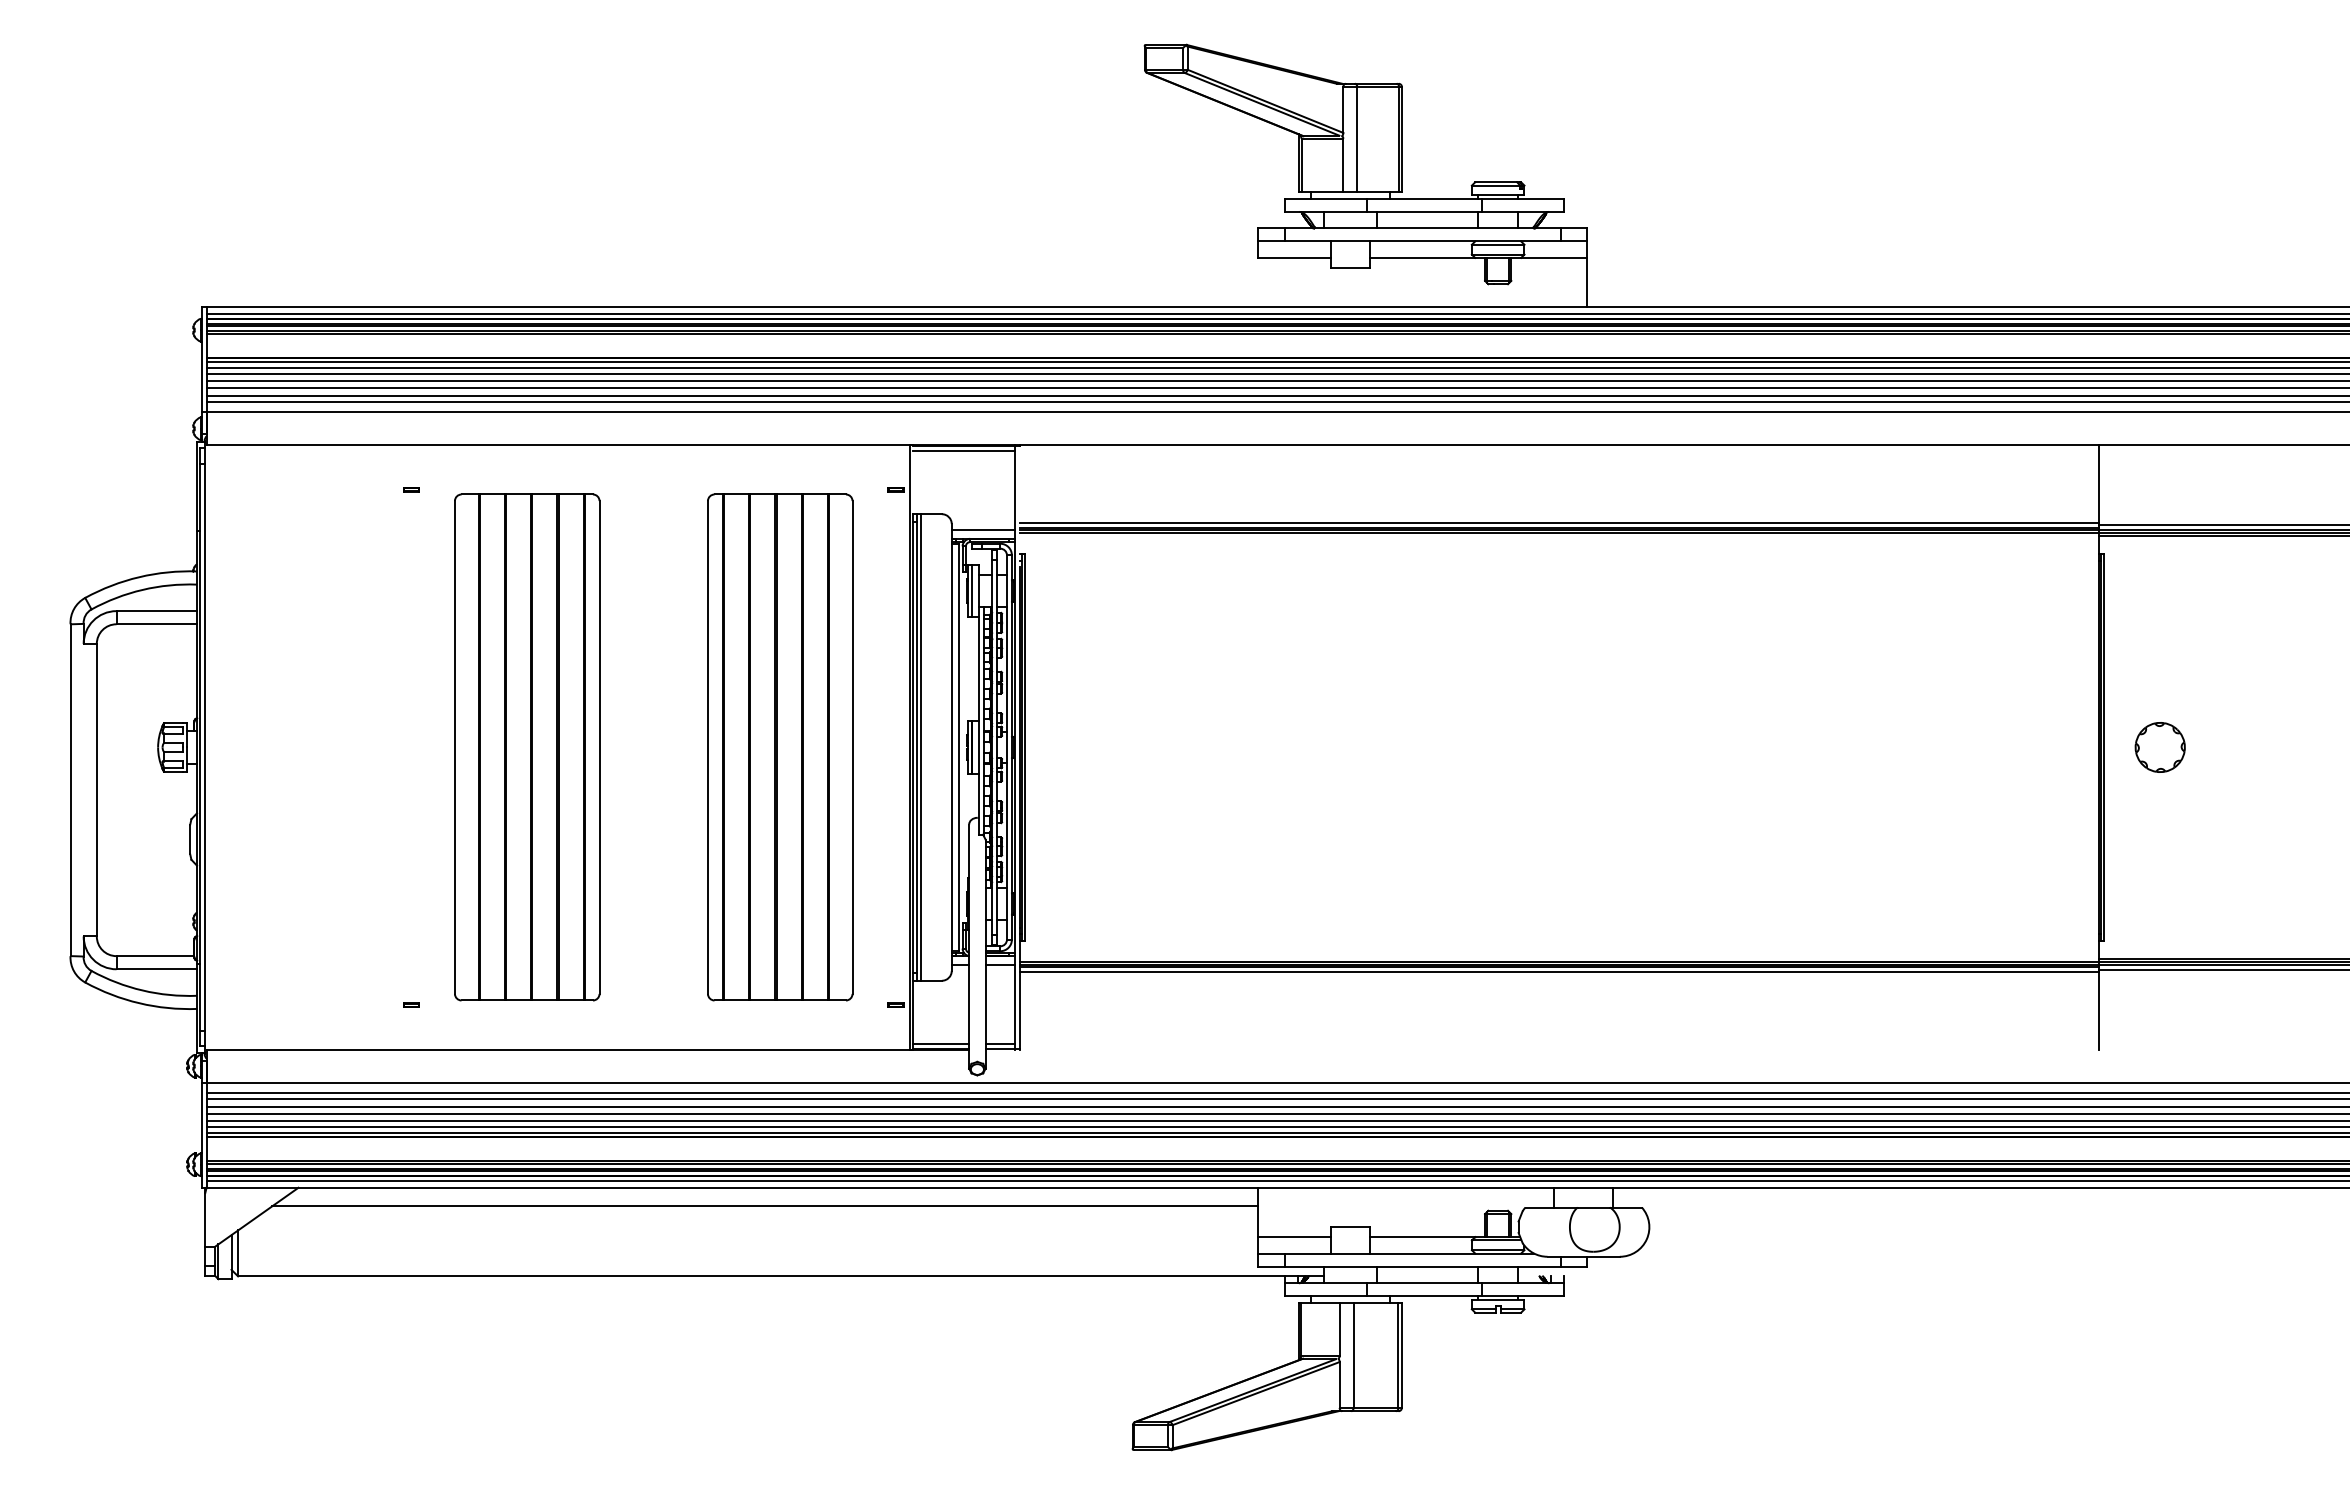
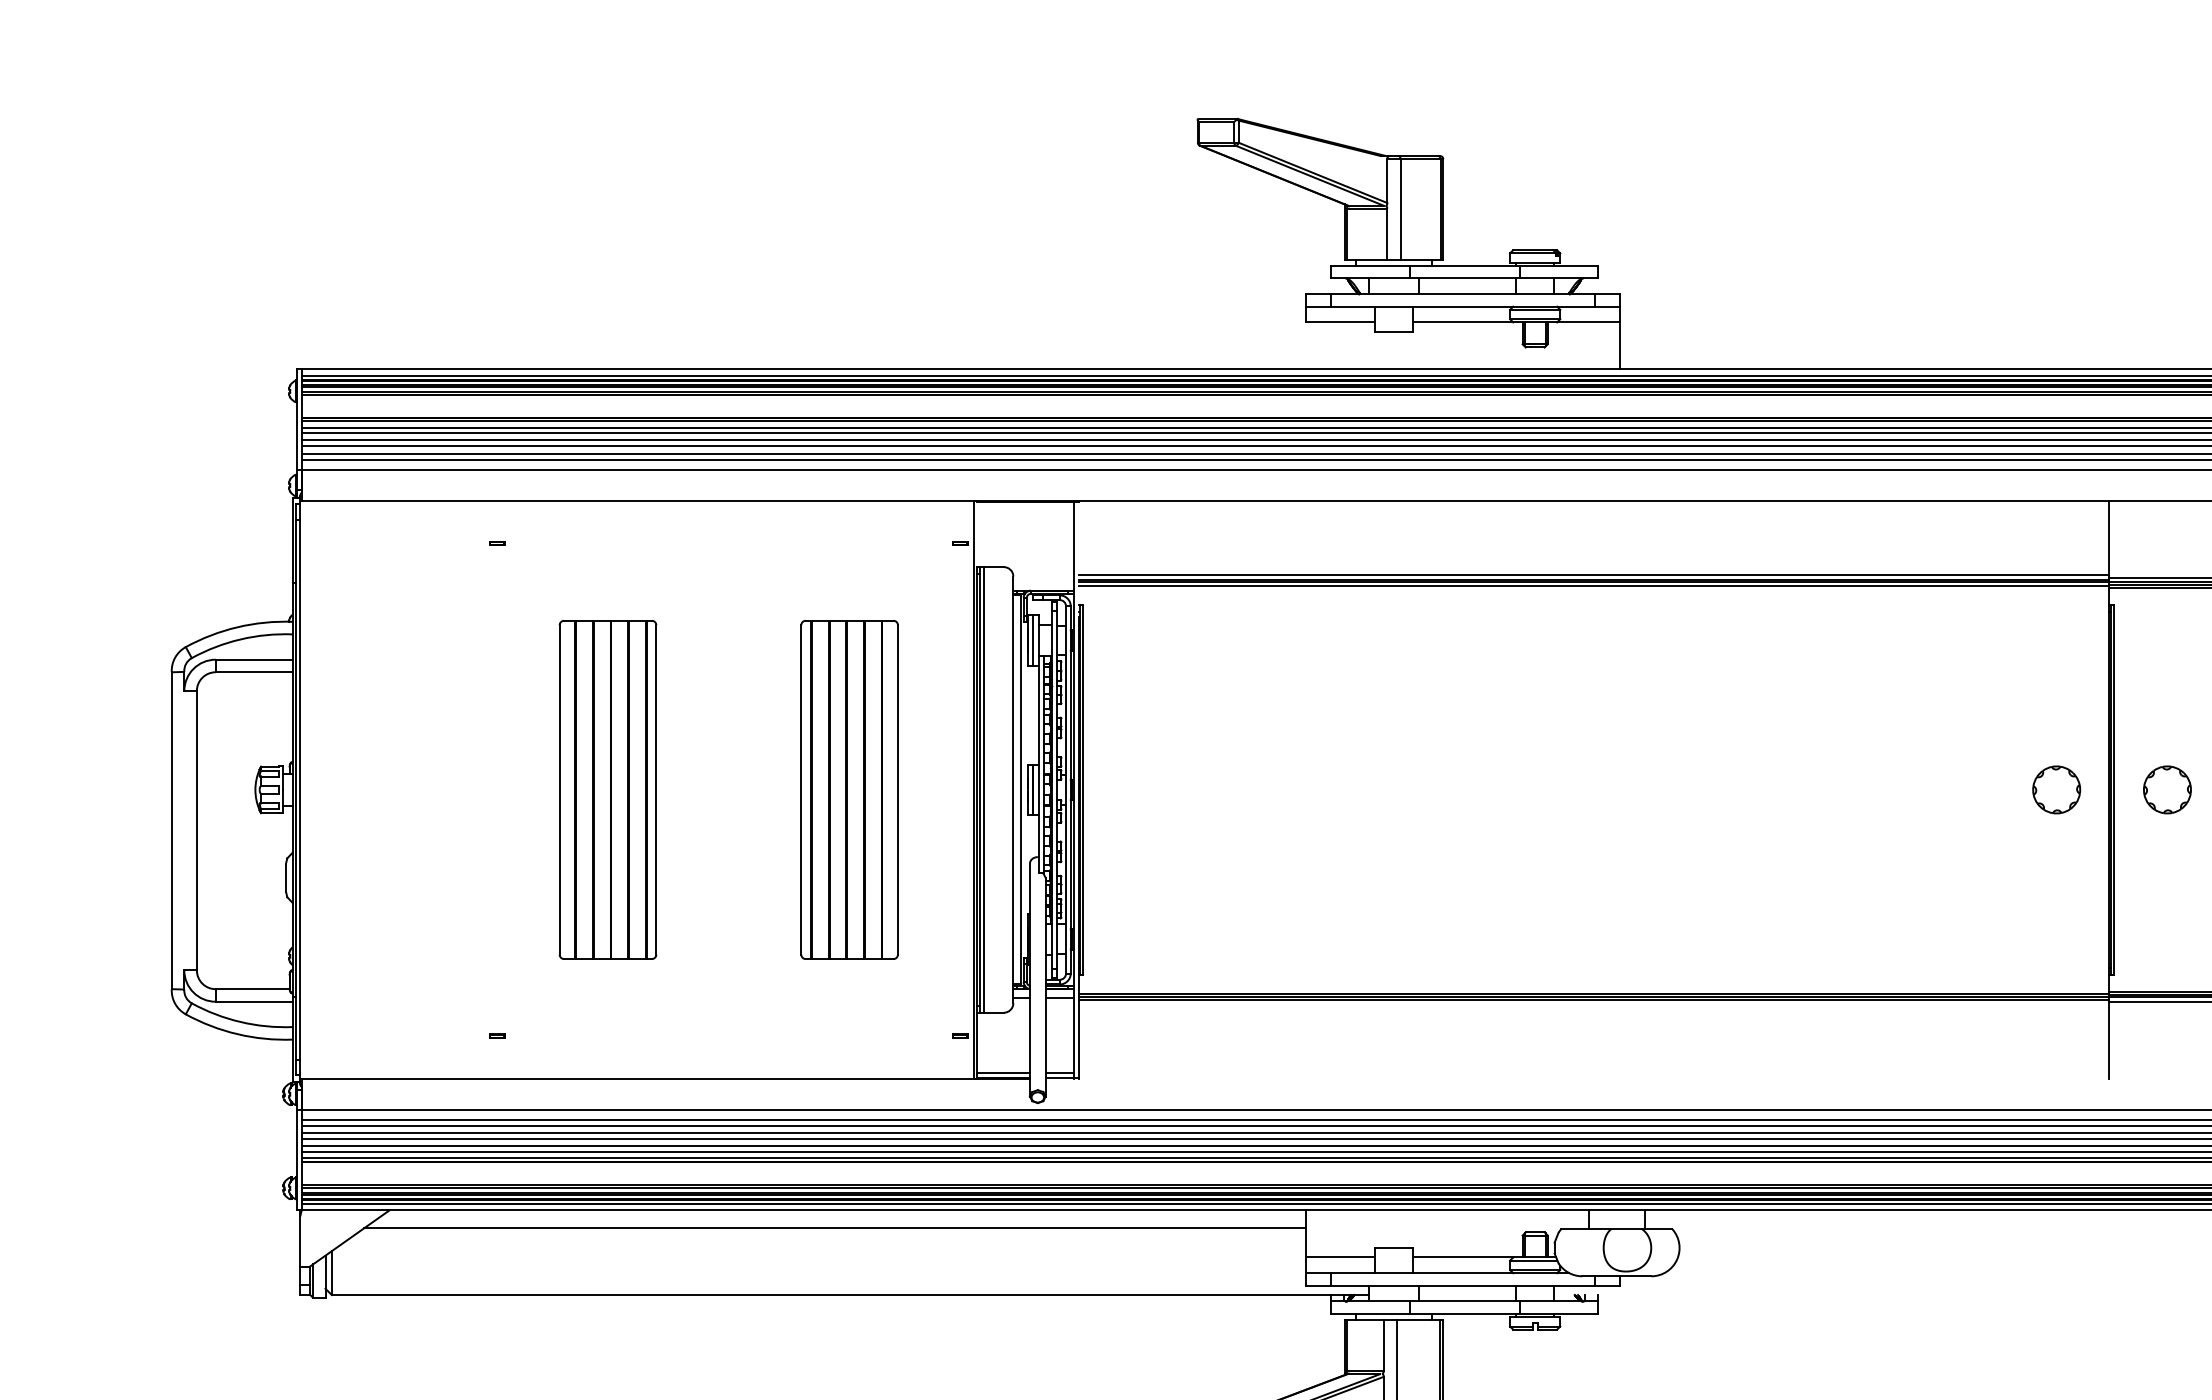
line: (964, 451) -> (1025, 507), removed
line: (983, 529) -> (1043, 581), removed
part: (527, 747) -> (608, 789), size x0.7
part: (780, 747) -> (849, 789), size x0.7
part: (2043, 747) -> (2055, 789), added
line: (1559, 972) -> (1593, 1004), removed

